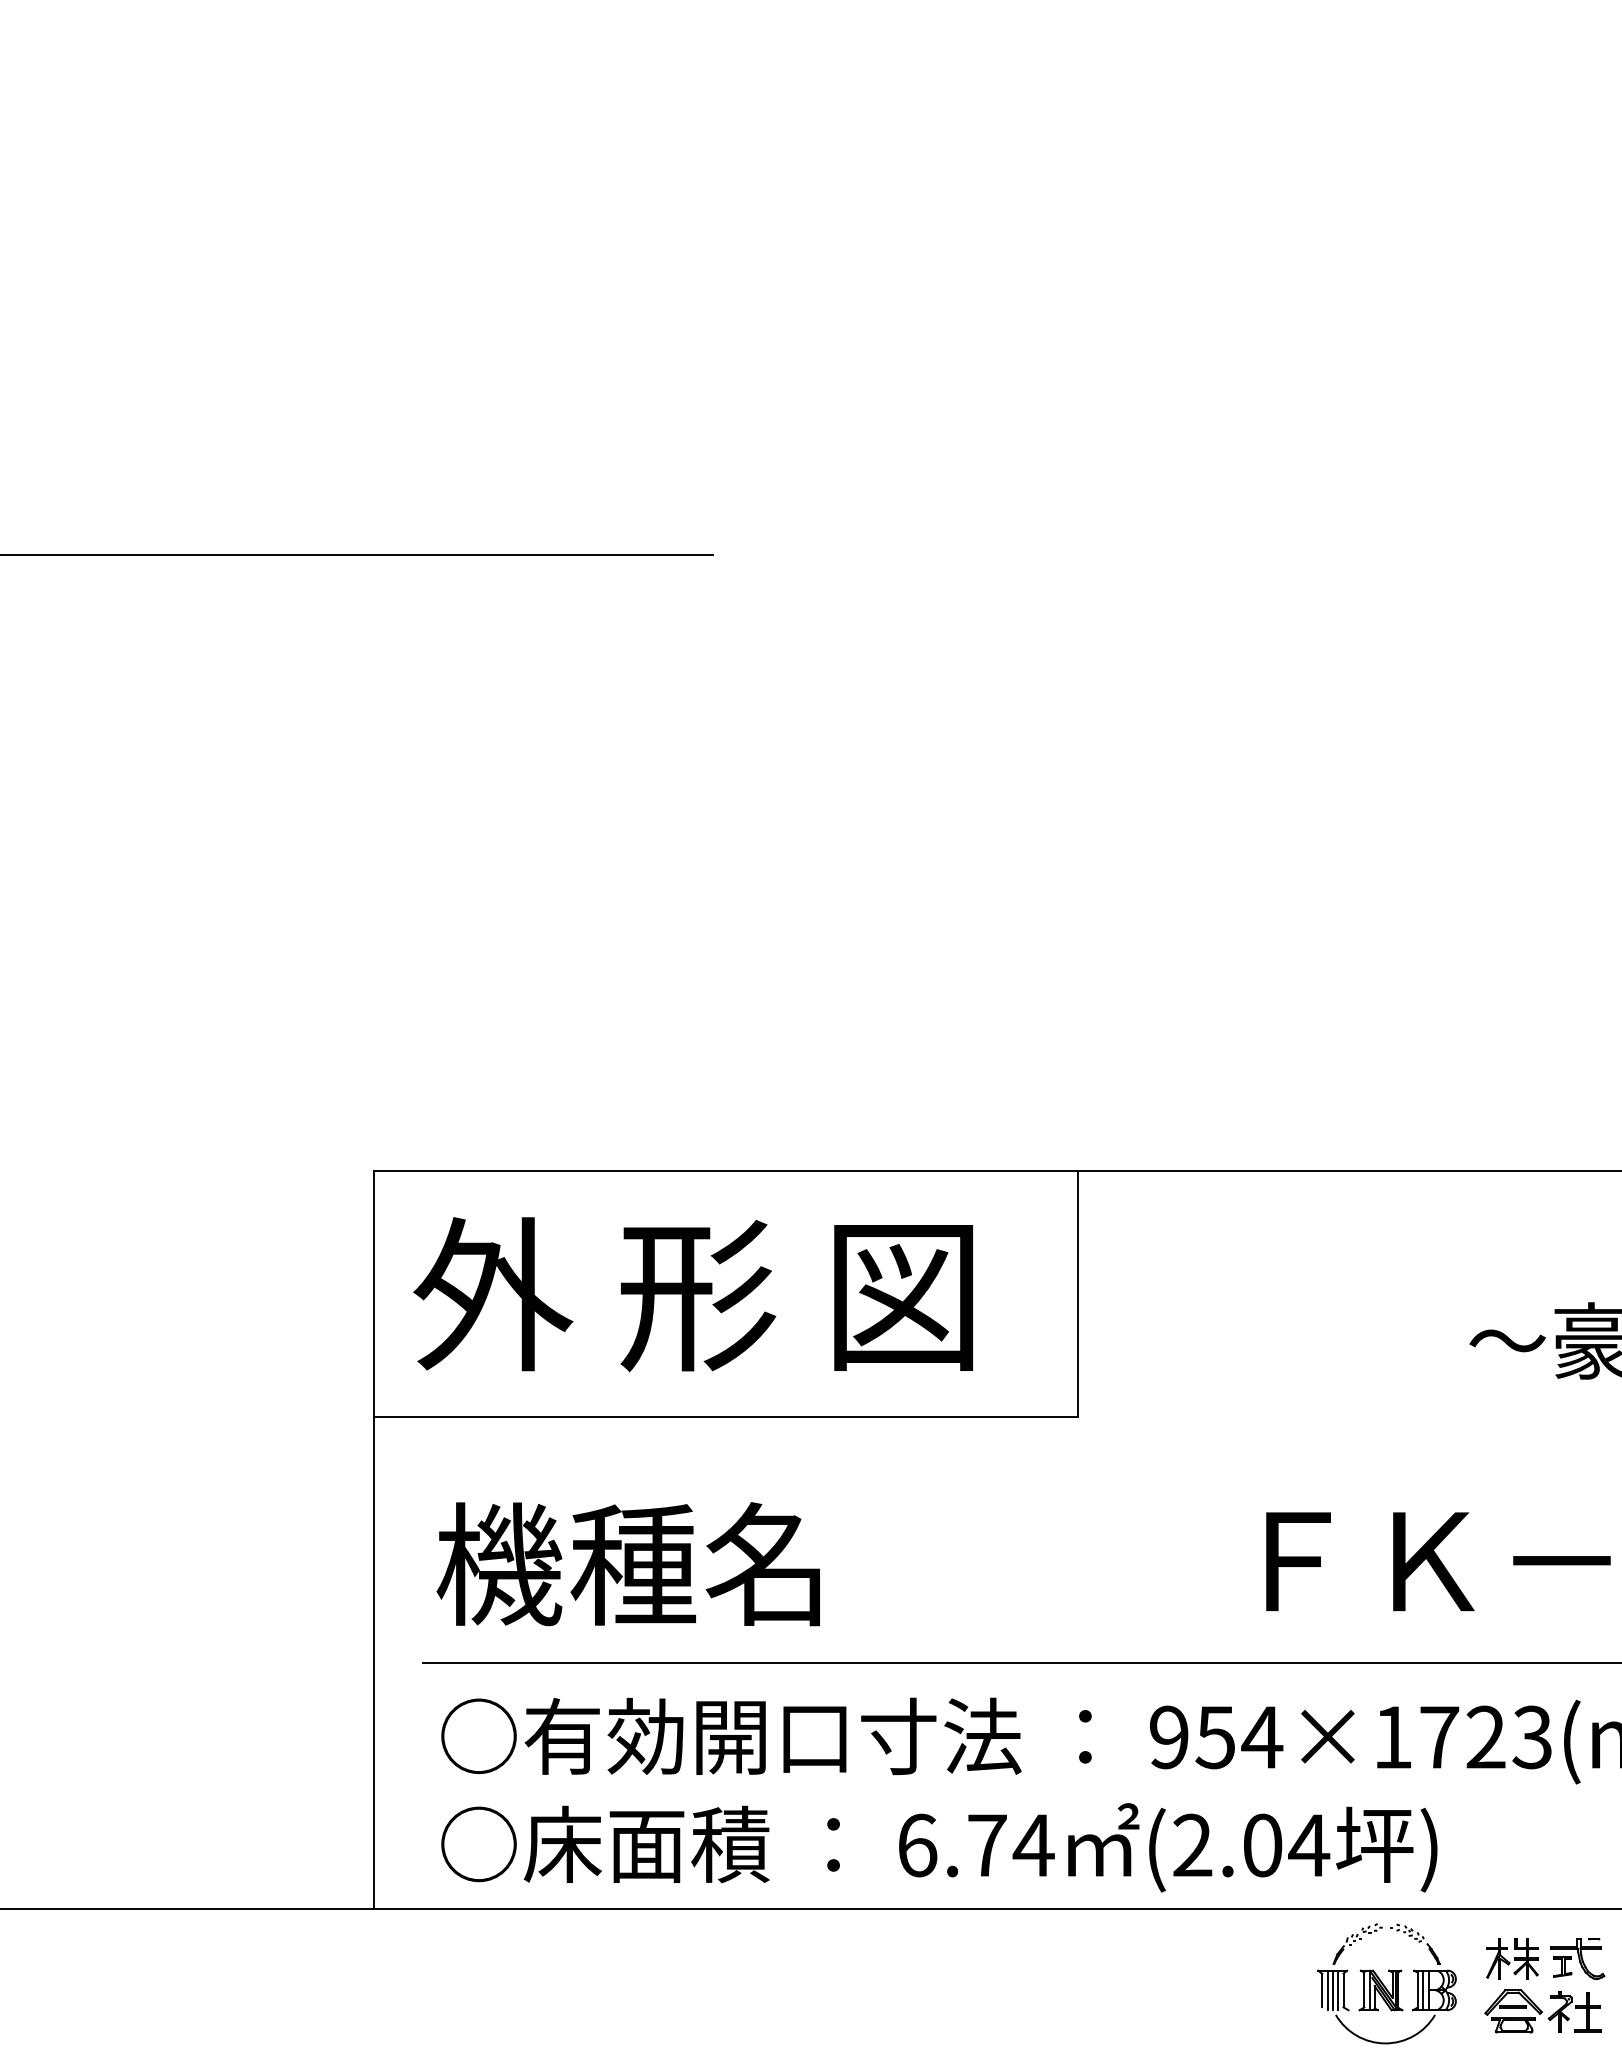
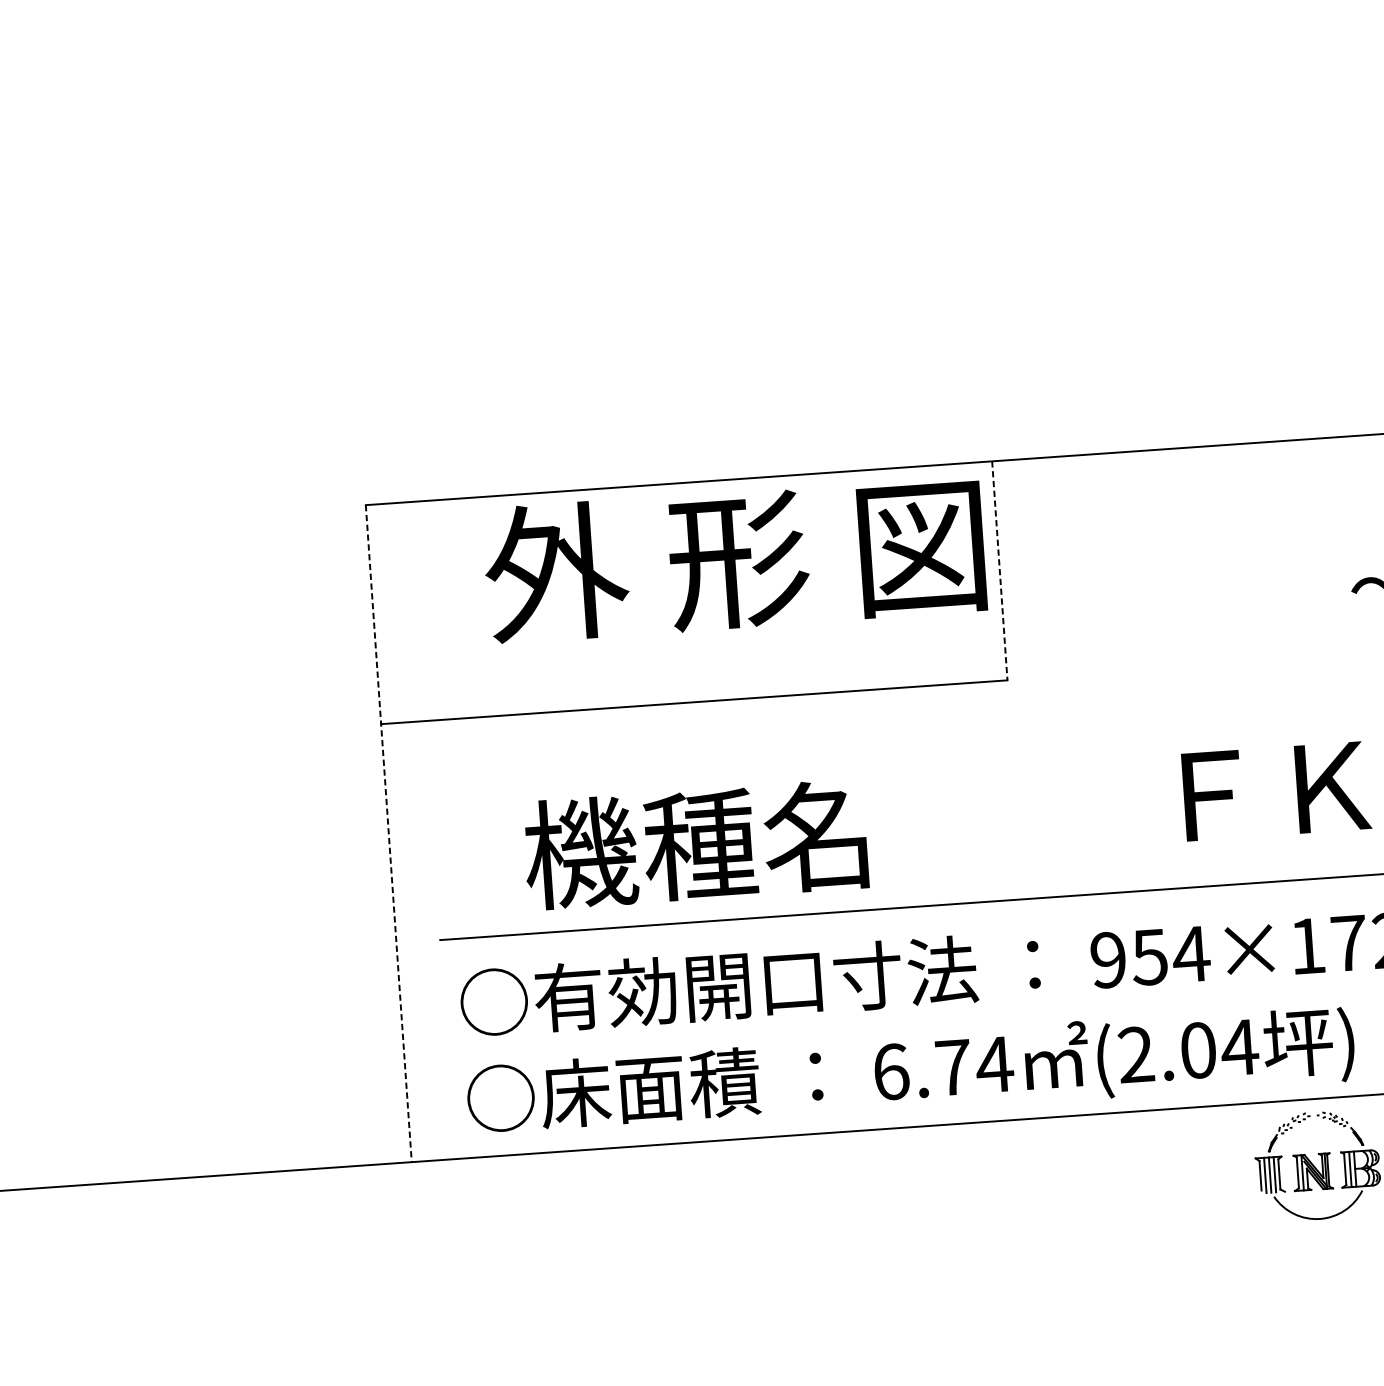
text: (692, 1294) -> (733, 559), moved
line: (1078, 1294) -> (1000, 571), solid -> dashed
line: (374, 1540) -> (389, 834), solid -> dashed
text: (627, 1564) -> (694, 845), moved

